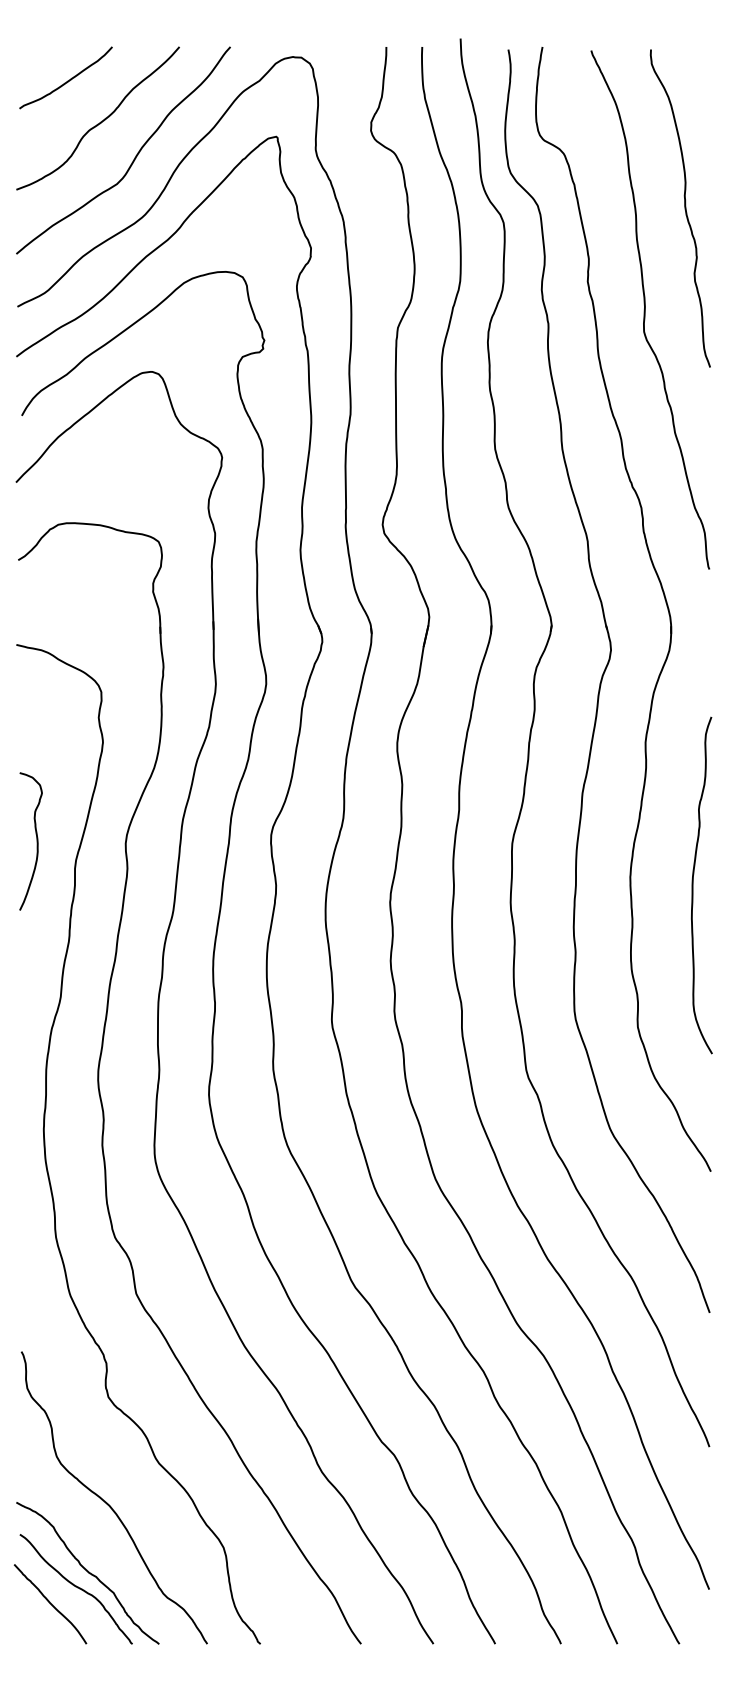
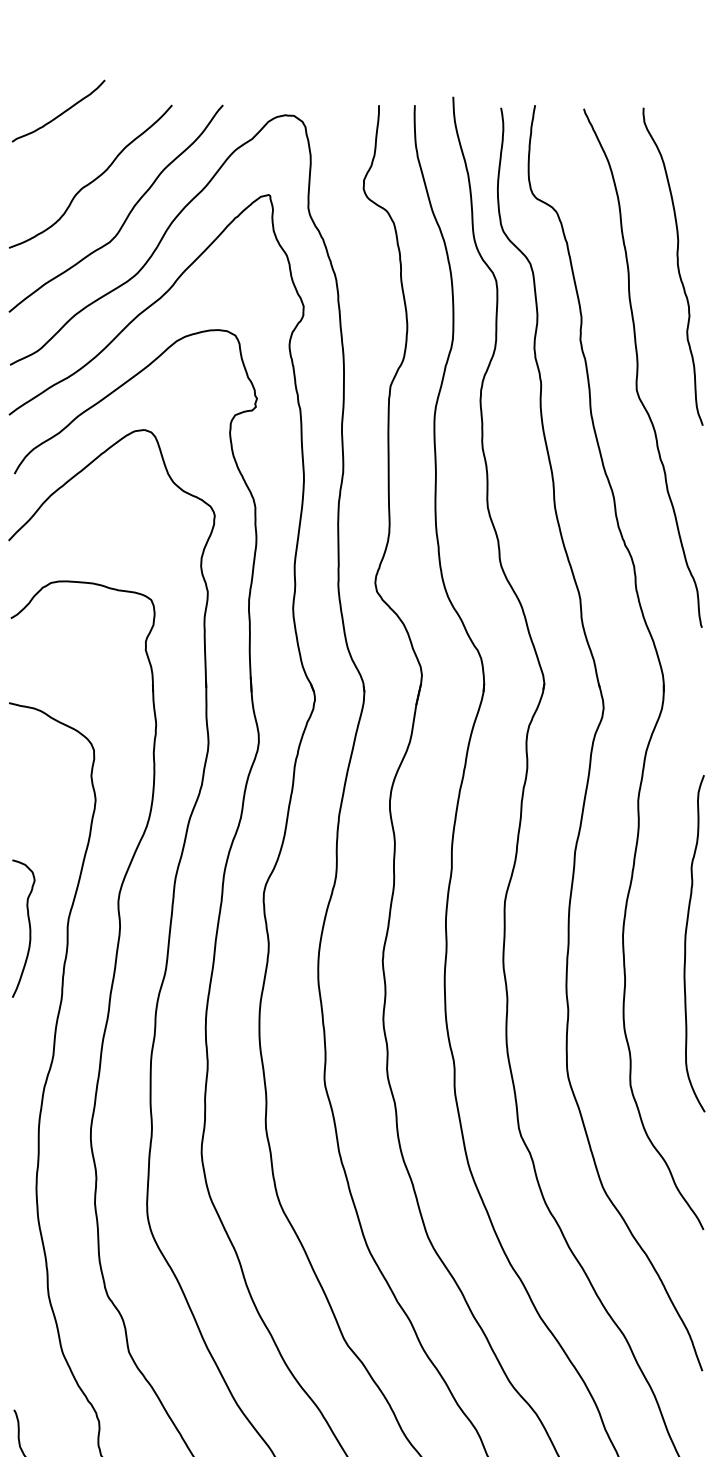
curve: (67, 80) -> (60, 113), moved
curve: (36, 841) -> (29, 928), moved

